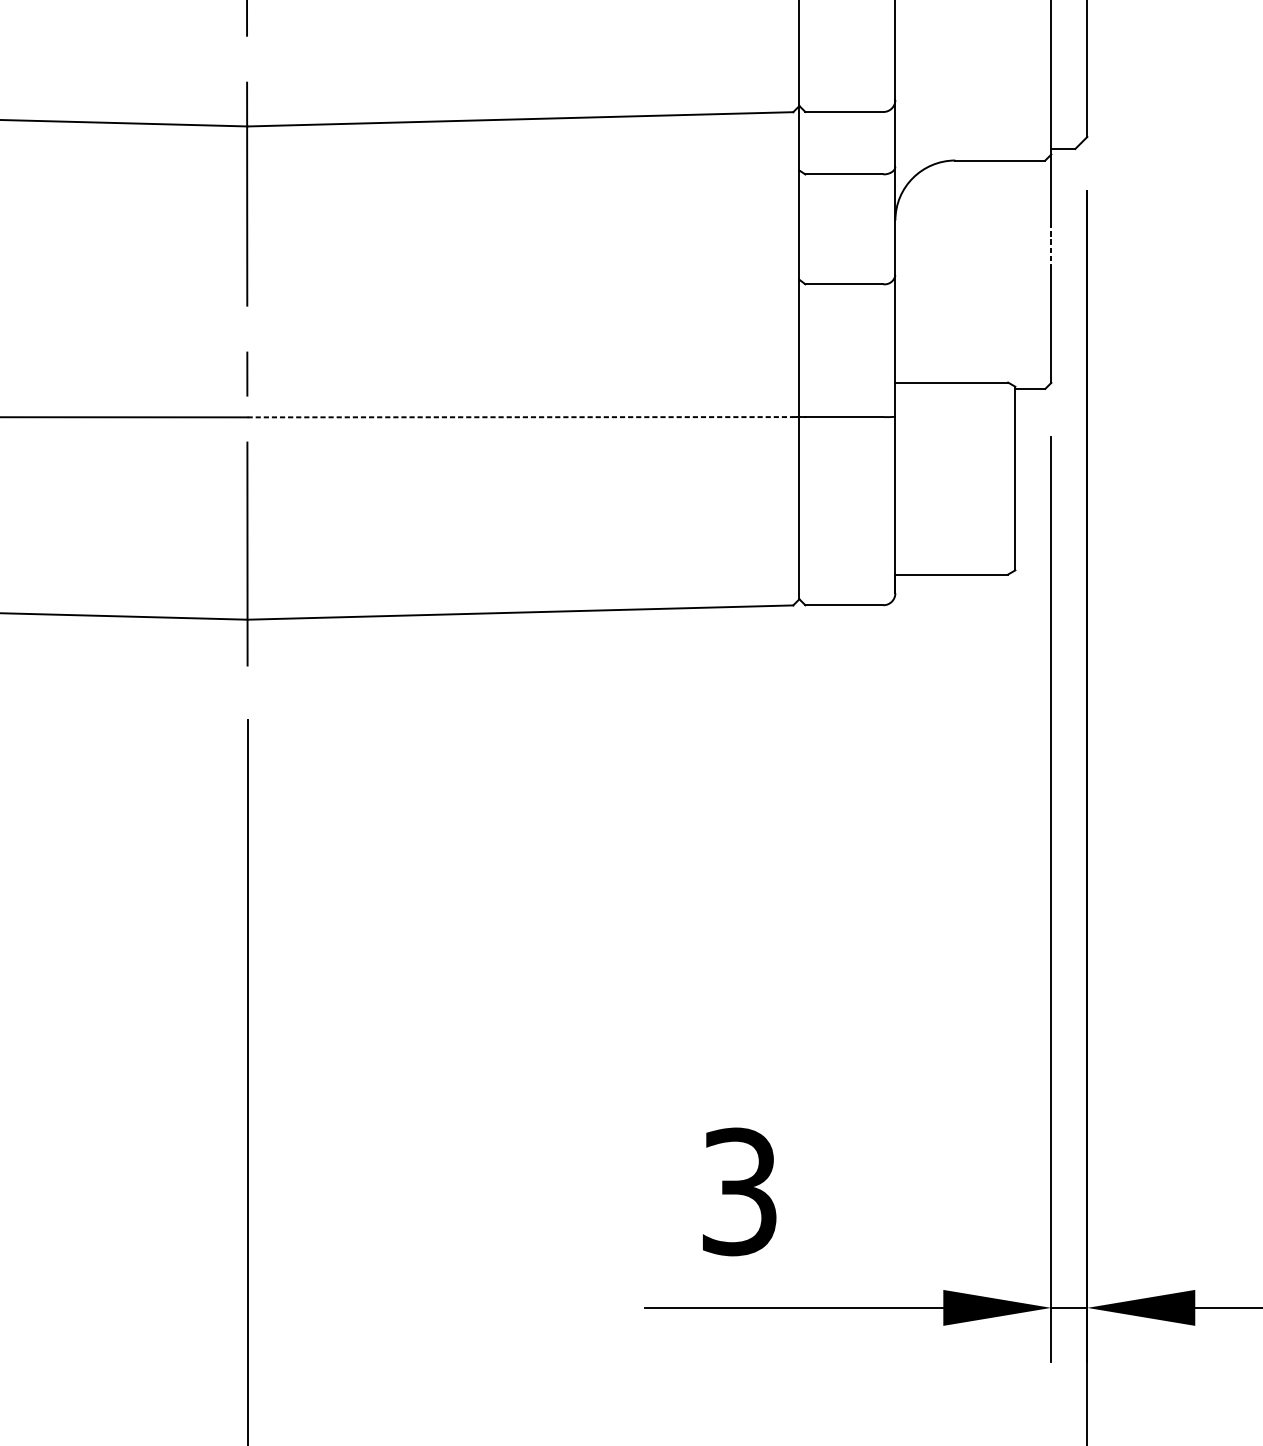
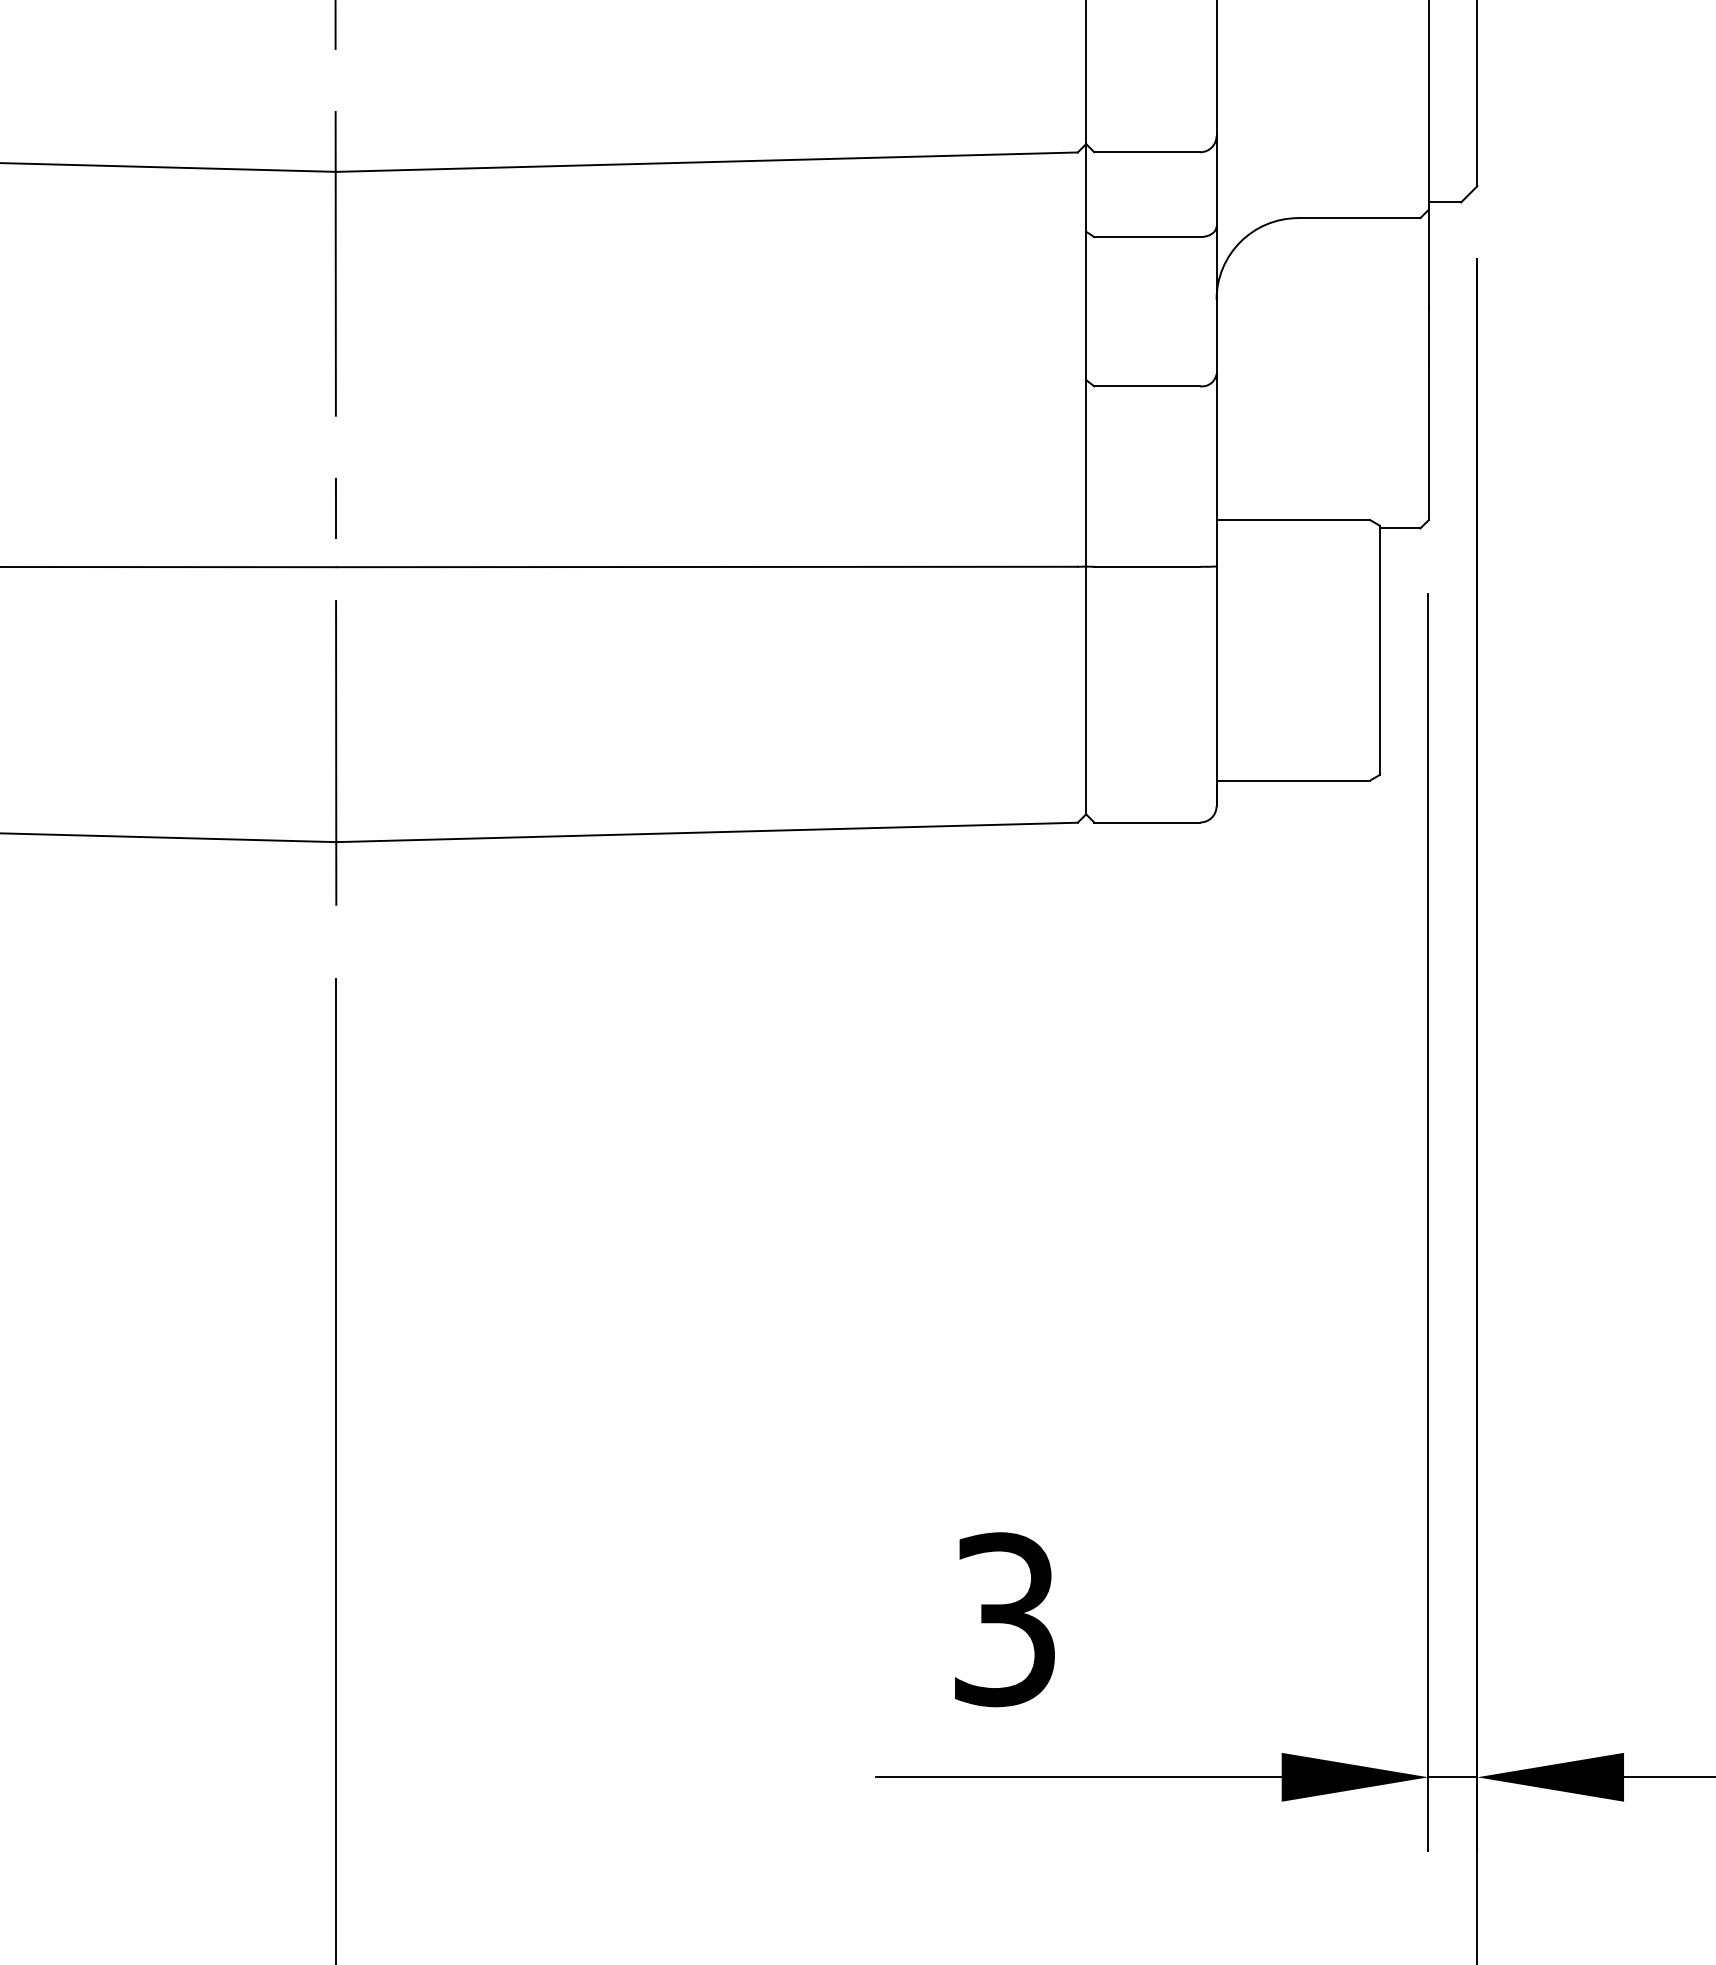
line: (1051, 247) -> (1428, 336), dashed -> solid
line: (520, 416) -> (707, 566), dashed -> solid

